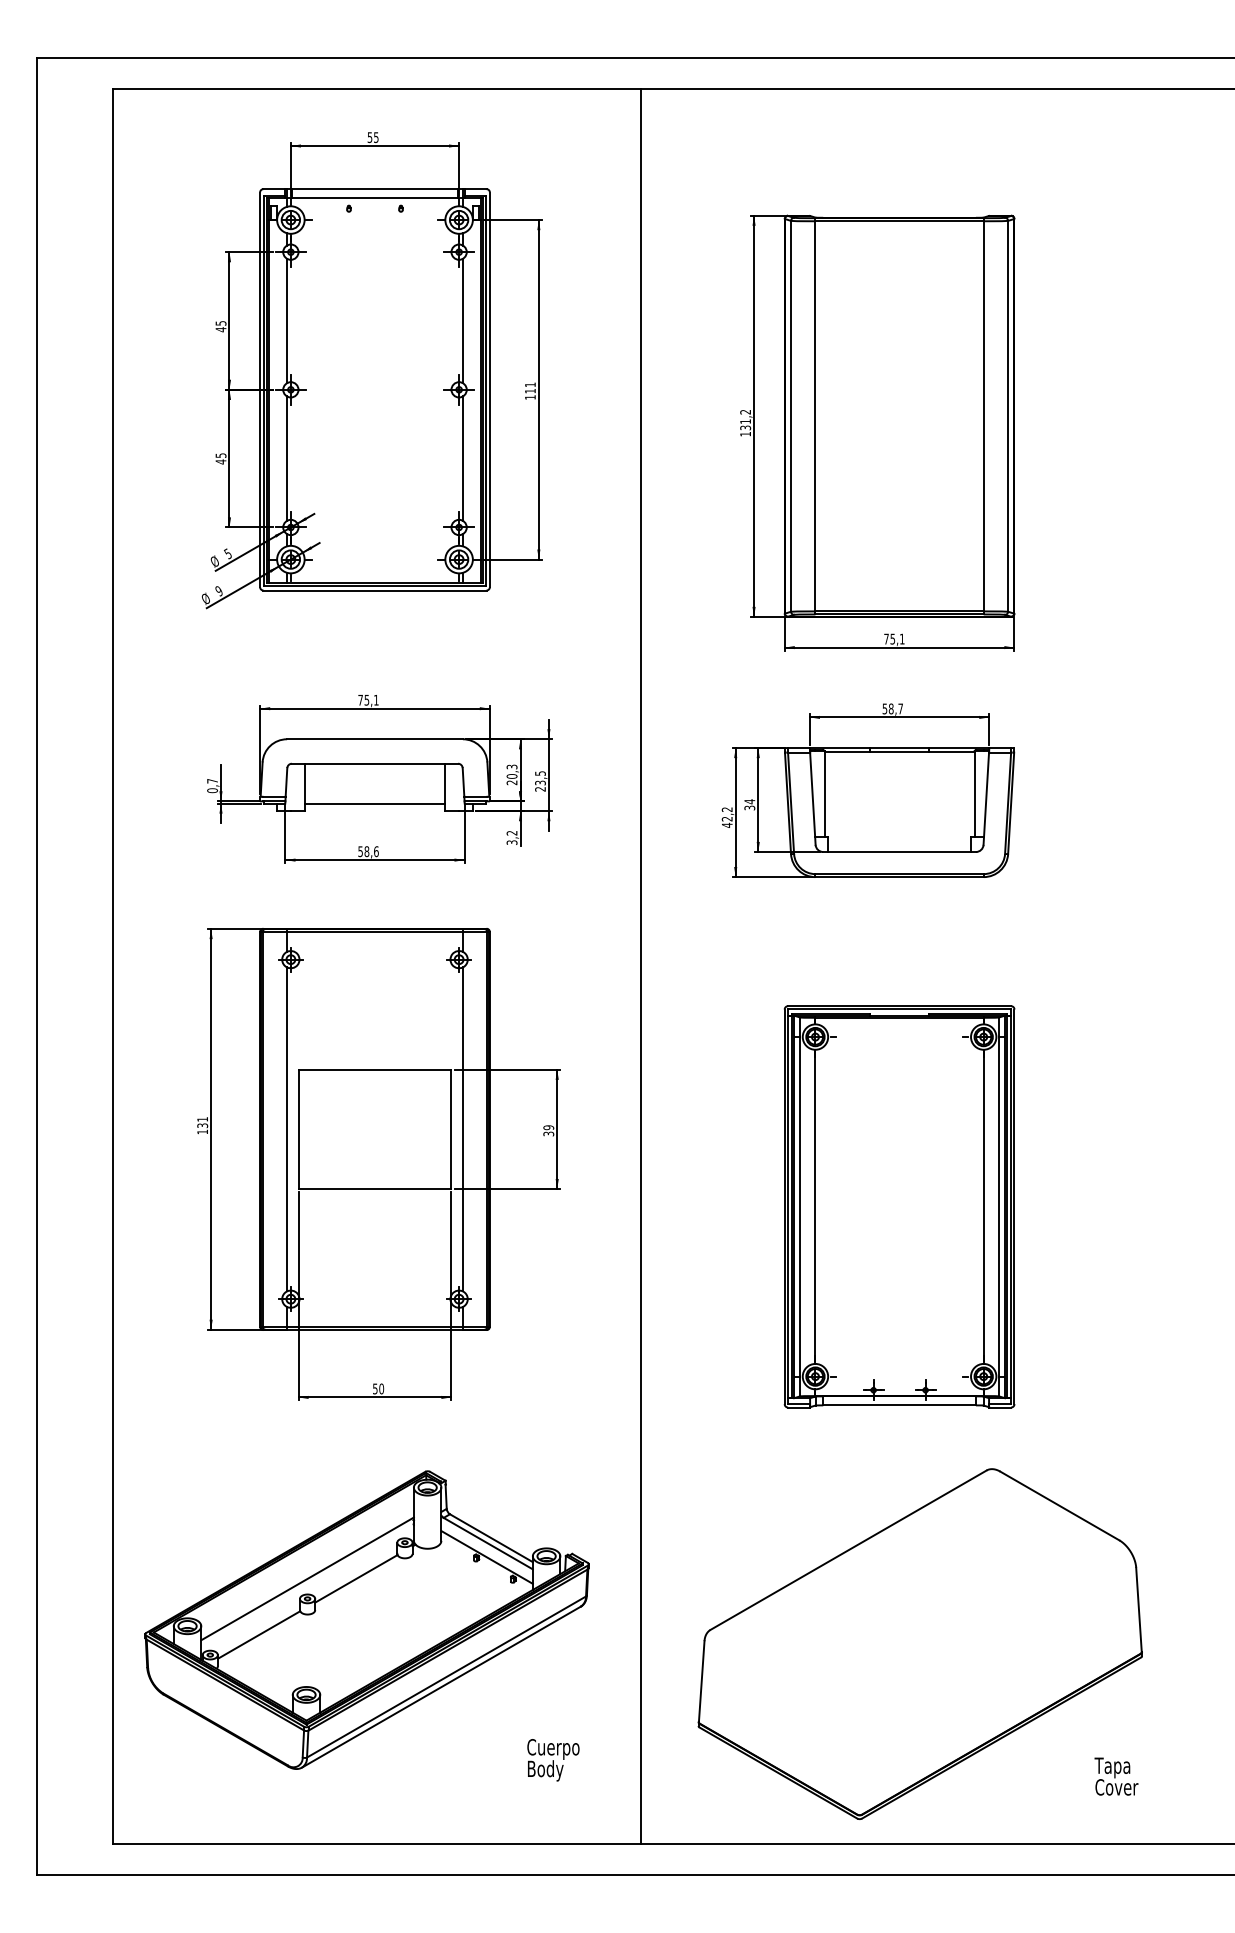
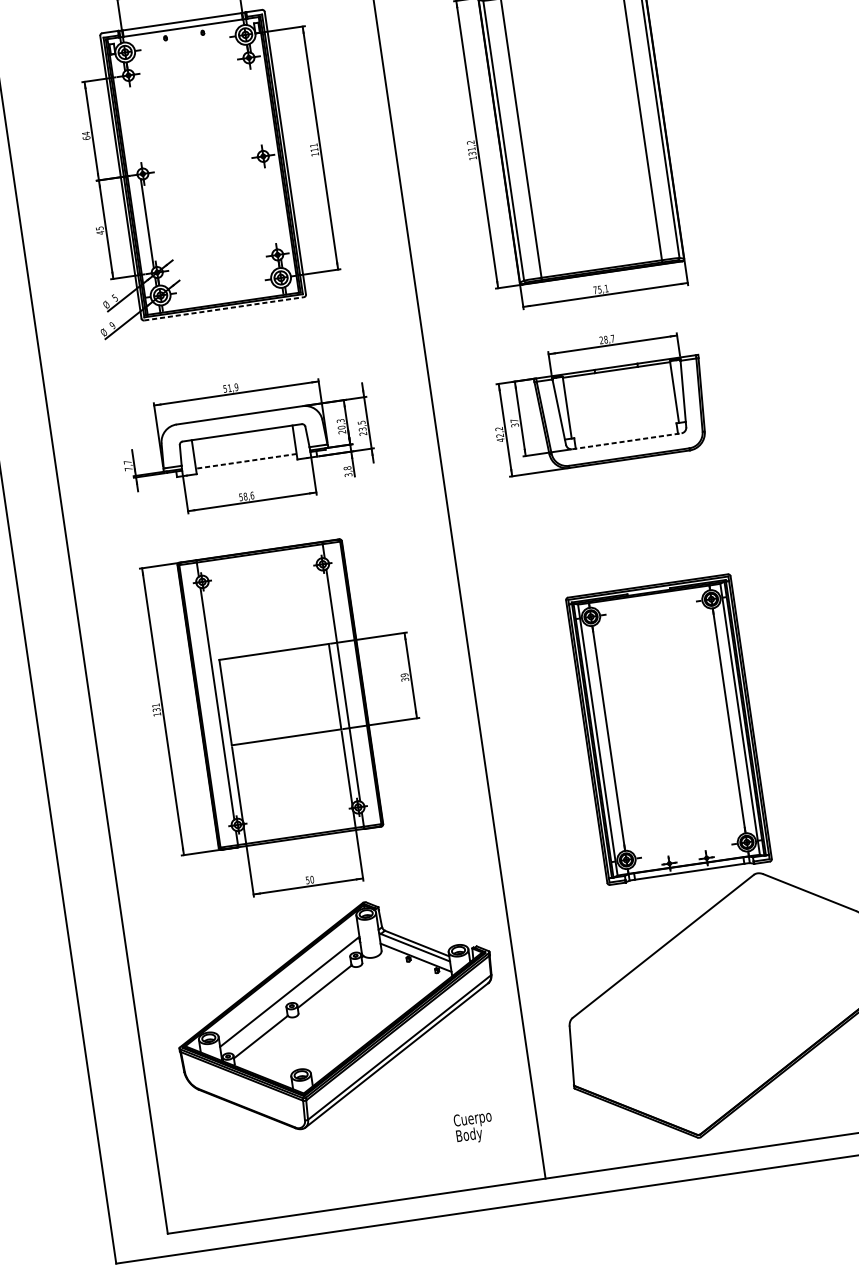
line: (287, 320) -> (133, 124), removed
line: (462, 320) -> (258, 106), removed
text: (220, 326) -> (85, 136), 45 -> 64
line: (462, 458) -> (272, 205), removed
line: (375, 590) -> (224, 308), solid -> dashed
text: (368, 699) -> (230, 387), 75,1 -> 51,9
text: (884, 708) -> (601, 340), 58,7 -> 28,7
text: (212, 790) -> (128, 468), 0,7 -> 7,7
text: (749, 801) -> (514, 420), 34 -> 37
line: (374, 803) -> (245, 461), solid -> dashed
text: (511, 832) -> (347, 467), 3,2 -> 3,8
line: (900, 852) -> (627, 441), solid -> dashed
part: (899, 1206) -> (668, 729), moved
part: (366, 1619) -> (336, 1014), moved

